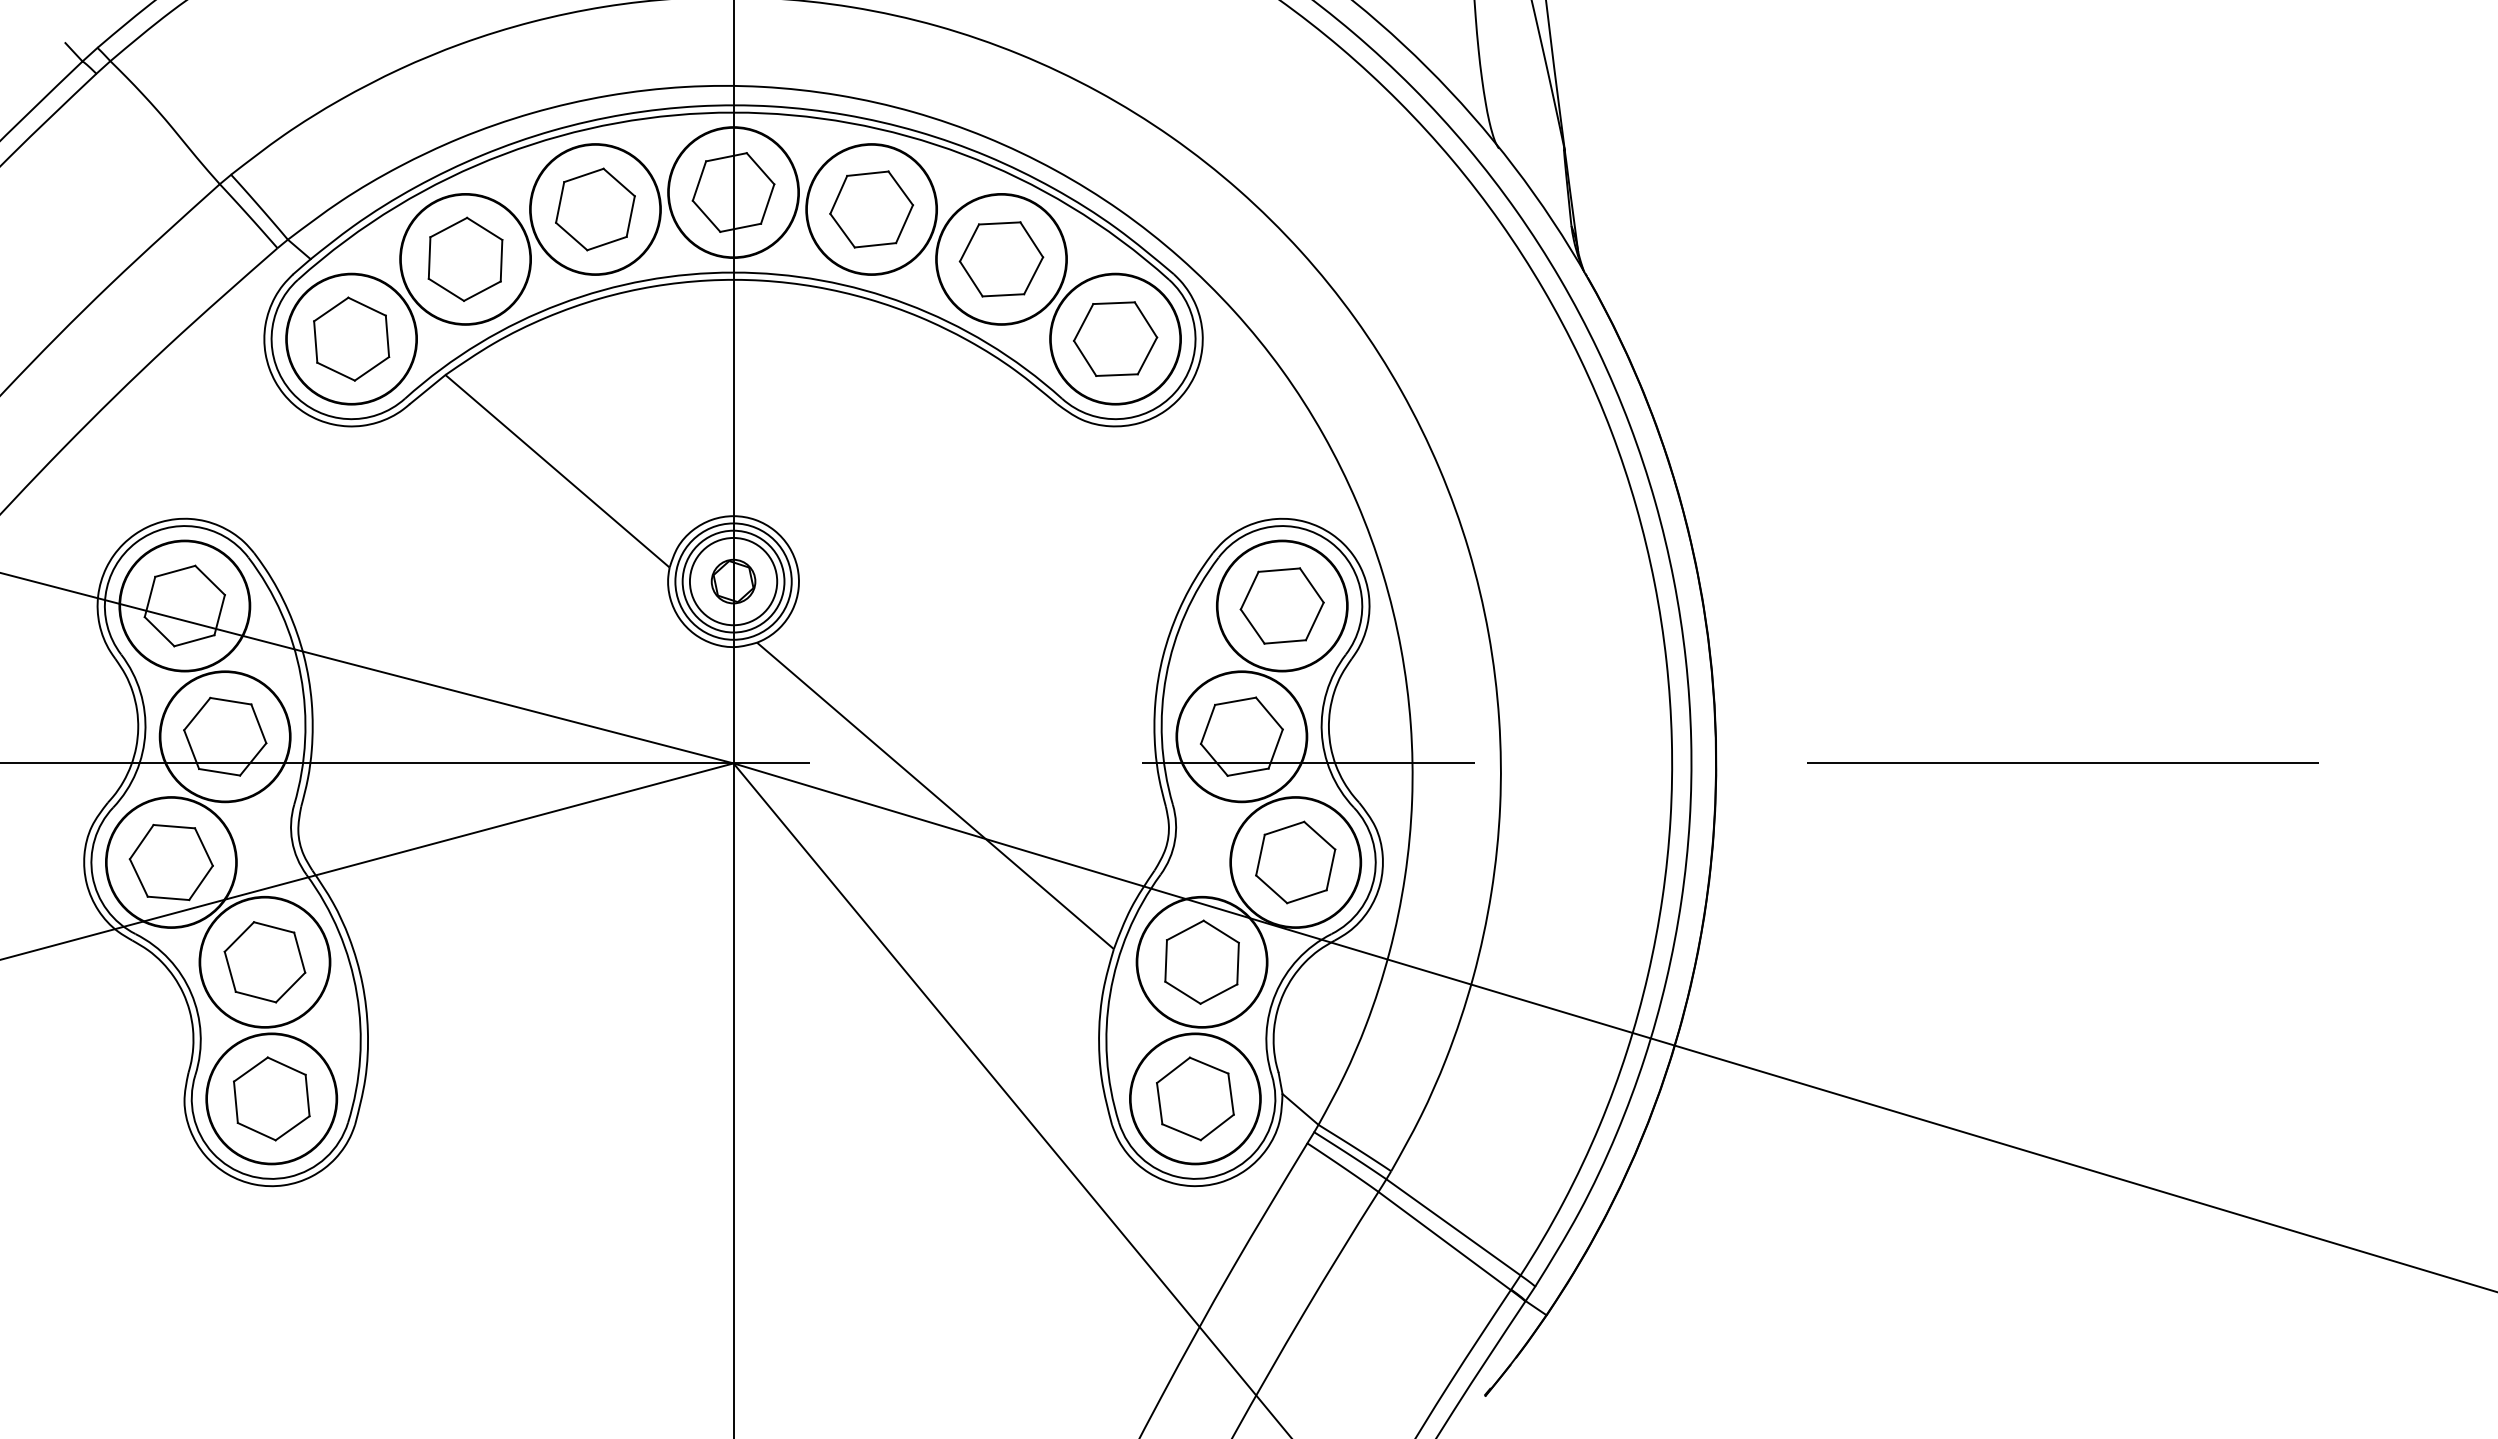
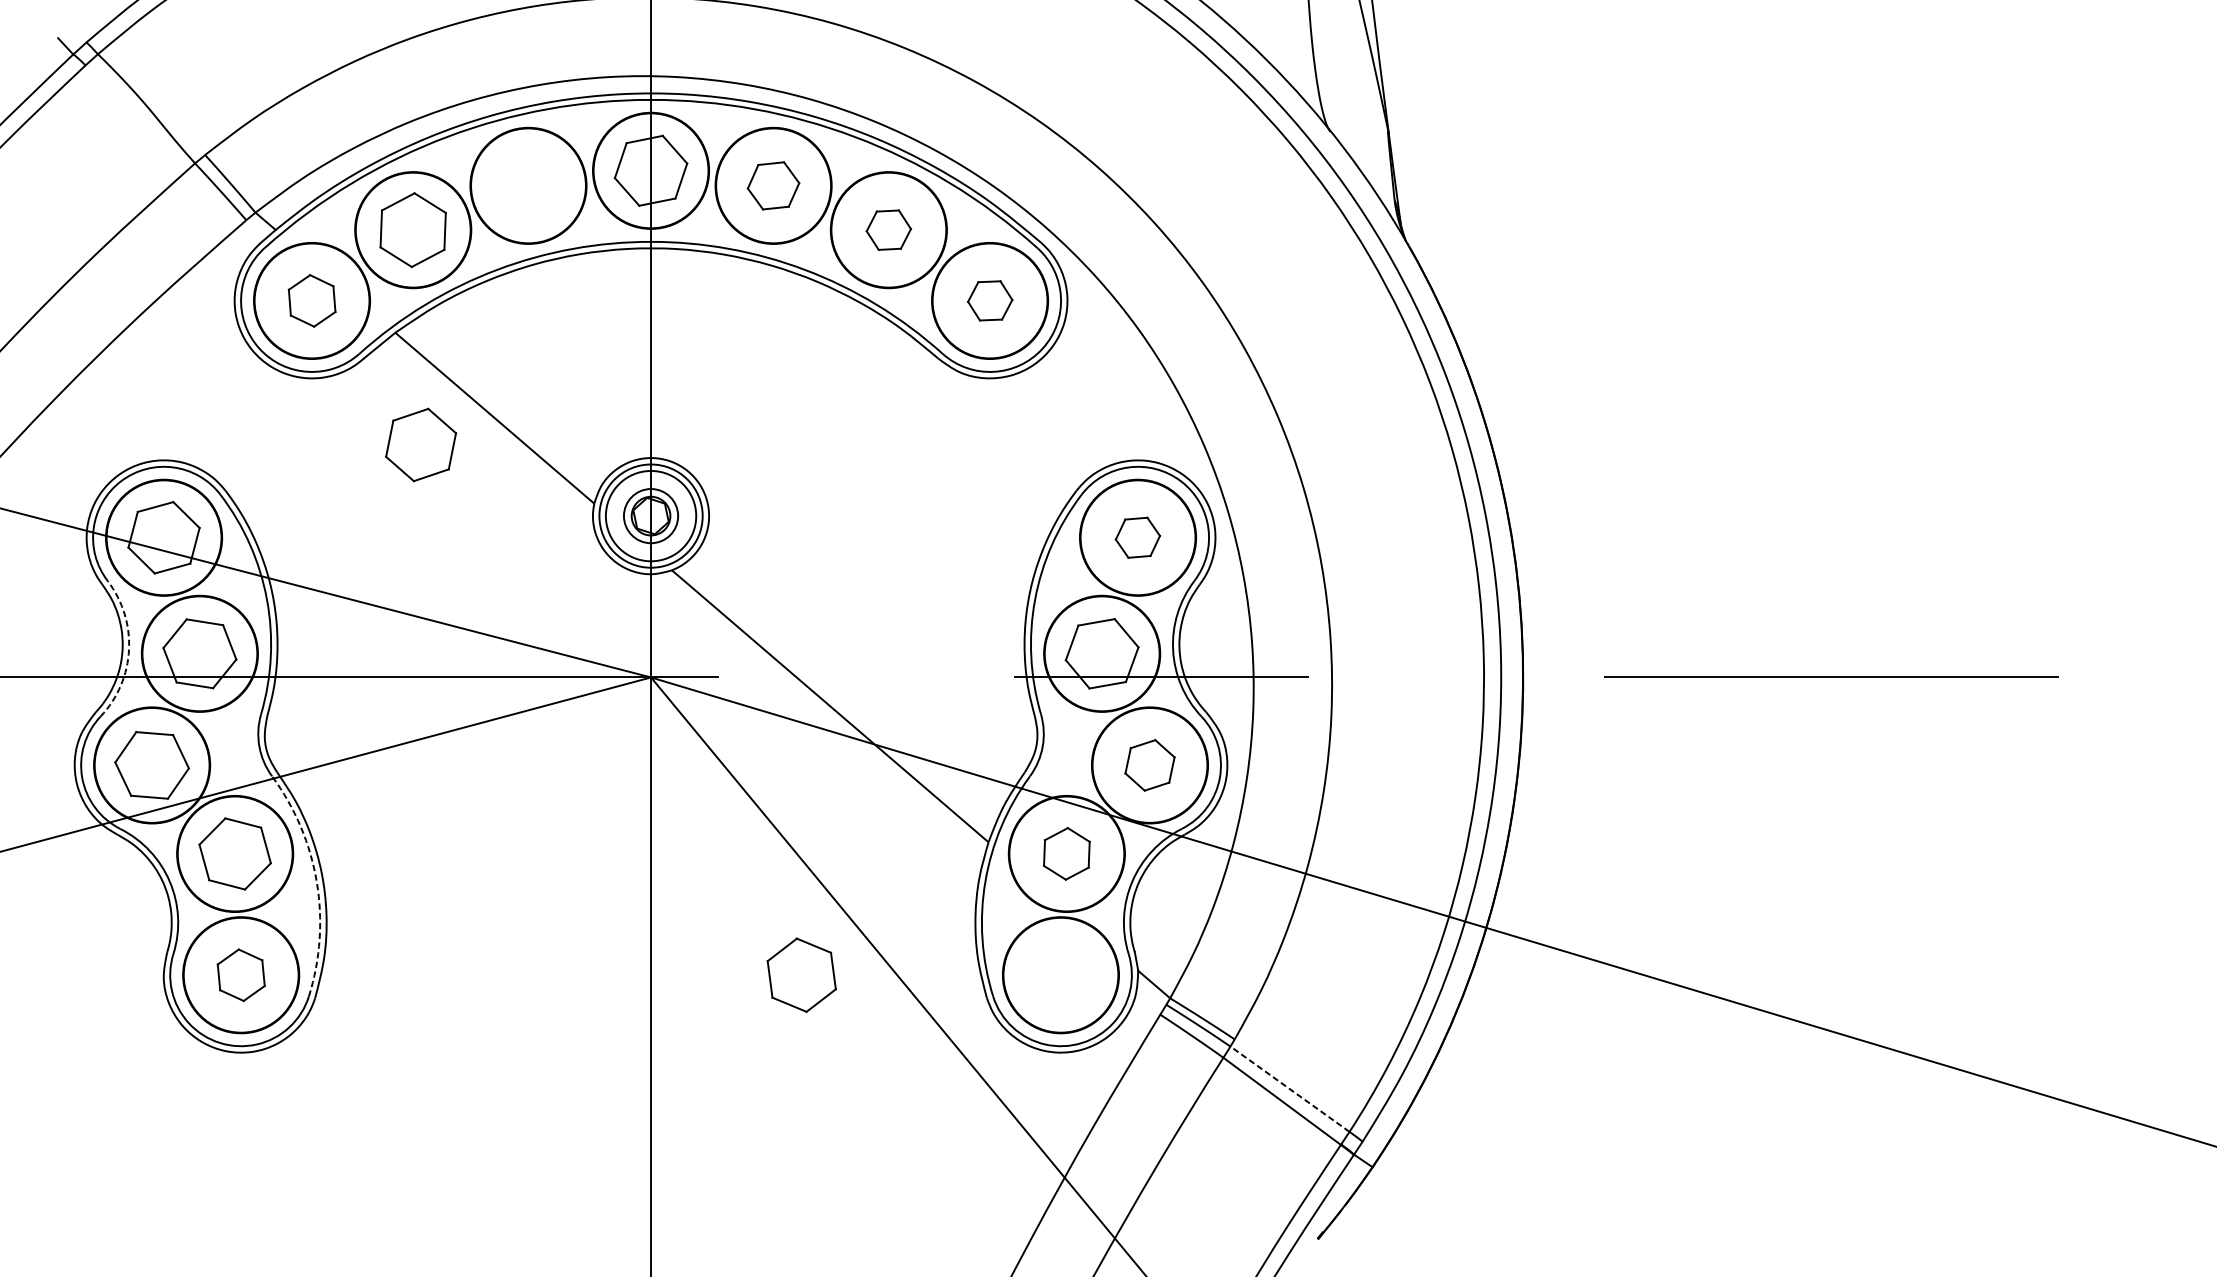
part: (595, 209) -> (421, 445), moved
part: (871, 209) -> (773, 185), size x0.7
part: (1001, 259) -> (888, 230), size x0.6
part: (351, 338) -> (311, 300), size x0.7
part: (1115, 338) -> (990, 300), size x0.6
circle: (733, 581) -> (650, 516), size x0.7
part: (1281, 605) -> (1137, 537), size x0.6
arc: (145, 732) -> (129, 650), solid -> dashed
part: (1295, 862) -> (1149, 765), size x0.7
part: (1201, 961) -> (1066, 853), size x0.7
arc: (356, 993) -> (316, 881), solid -> dashed
part: (271, 1098) -> (240, 974), size x0.7
part: (1195, 1098) -> (801, 974), moved
line: (1453, 1227) -> (1289, 1089), solid -> dashed

